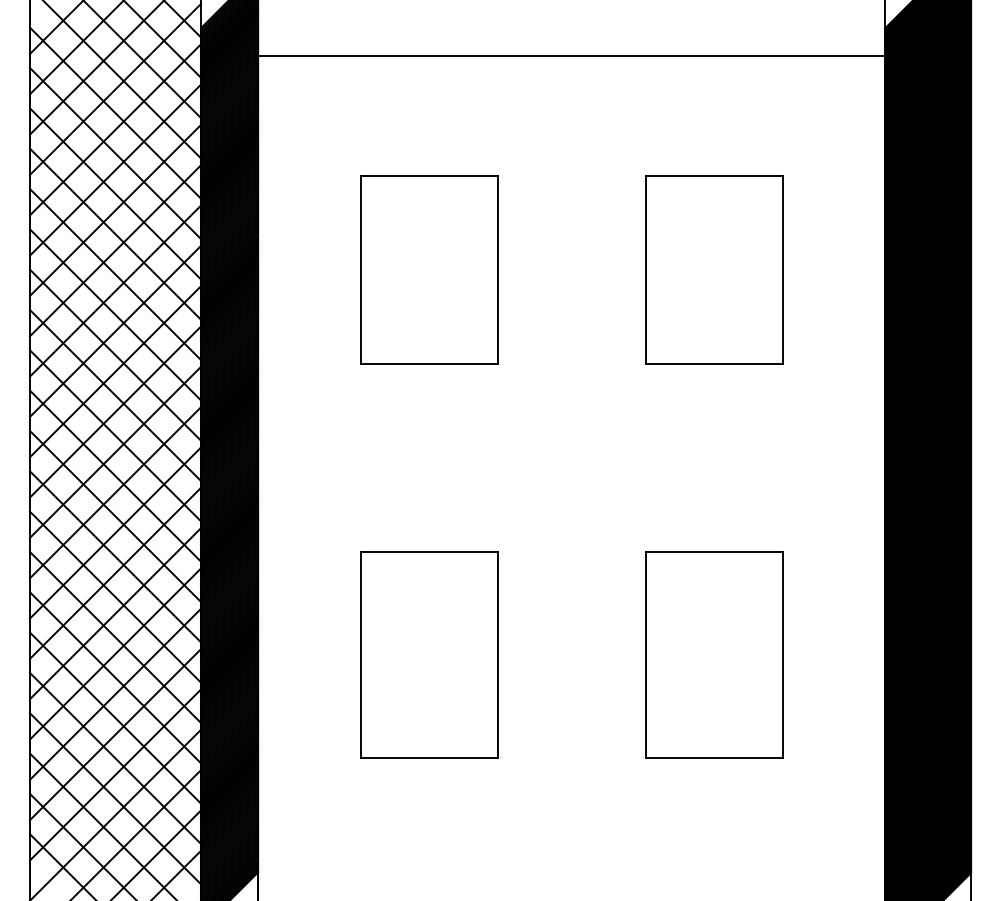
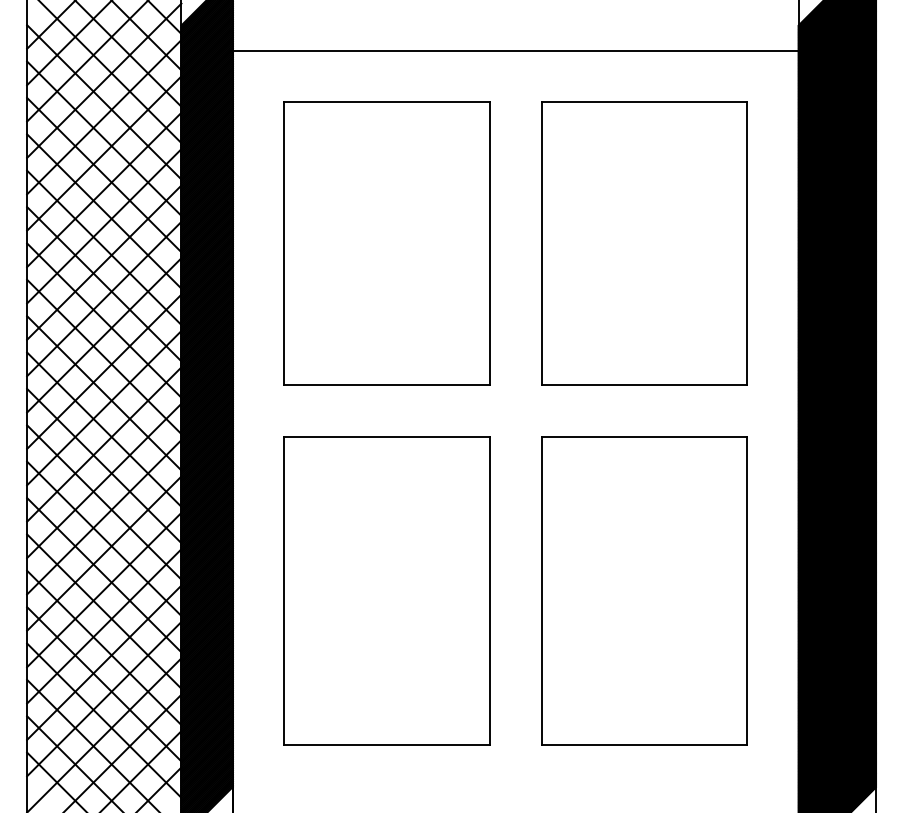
part: (428, 269) -> (386, 243), size x1.67
part: (713, 269) -> (643, 243), size x1.67
part: (428, 654) -> (386, 590), size x1.67
part: (713, 654) -> (643, 590), size x1.67

